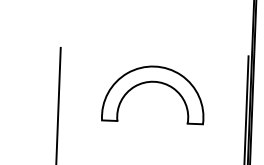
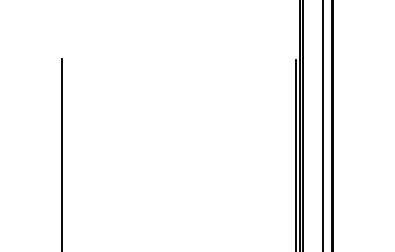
part: (154, 82) -> (179, 97), removed

